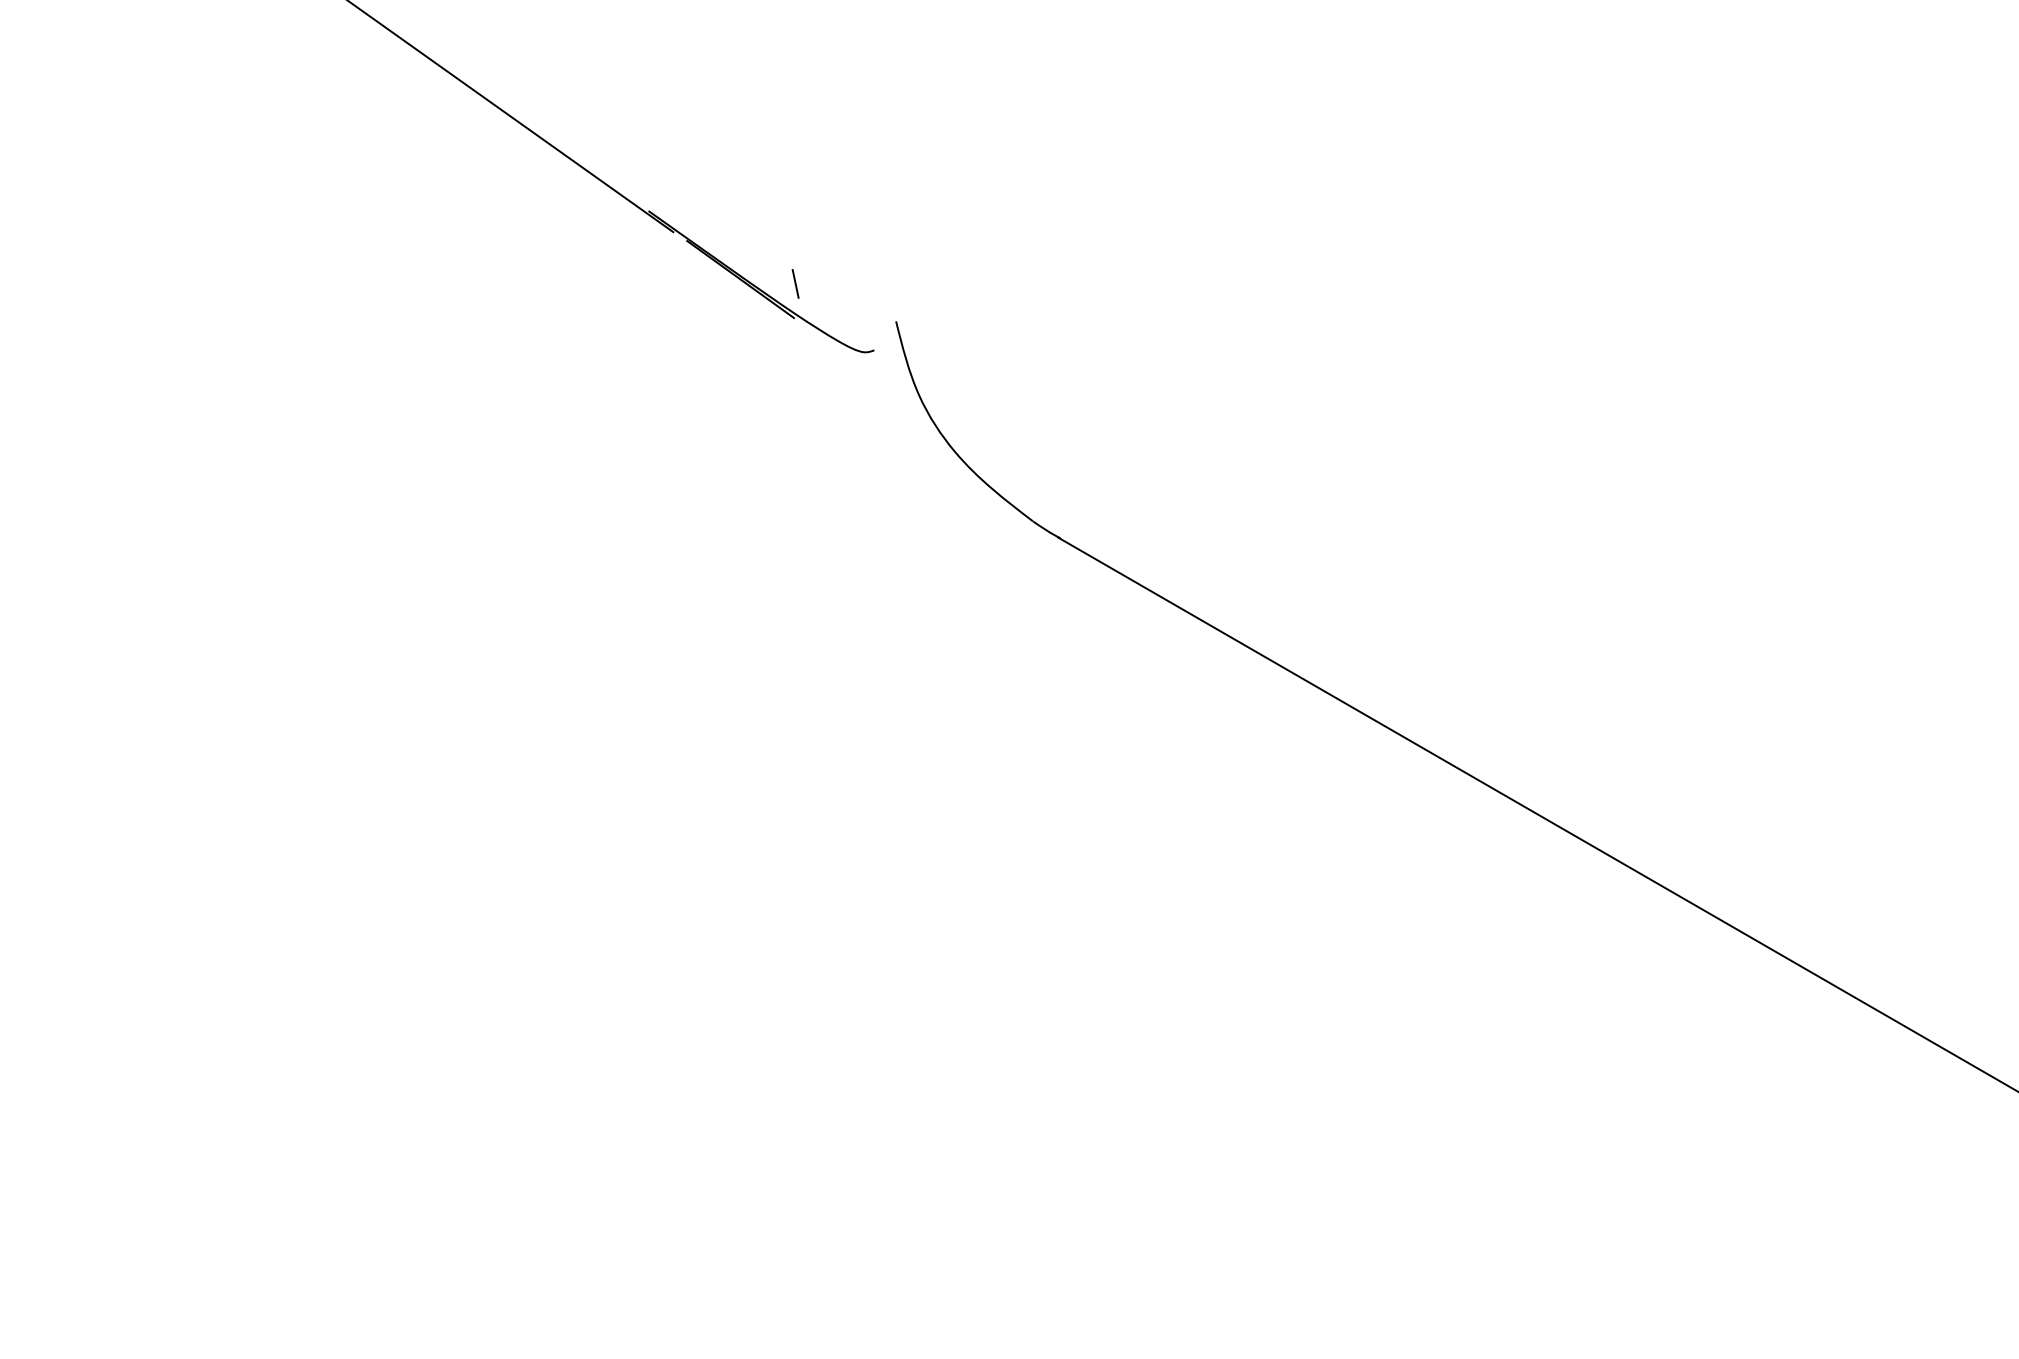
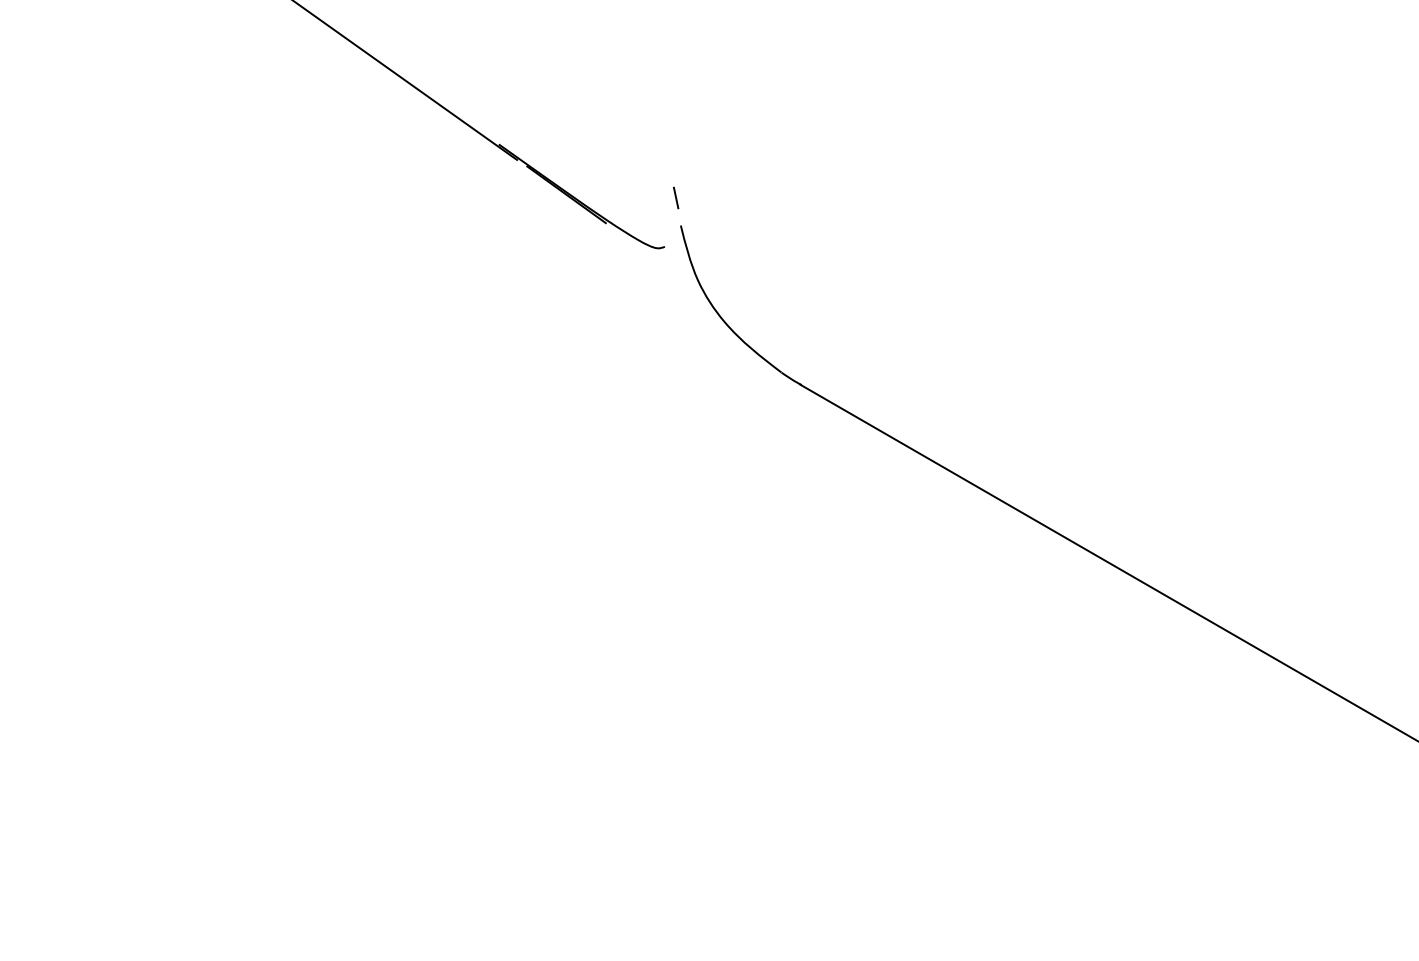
line: (795, 283) -> (676, 197), moved

